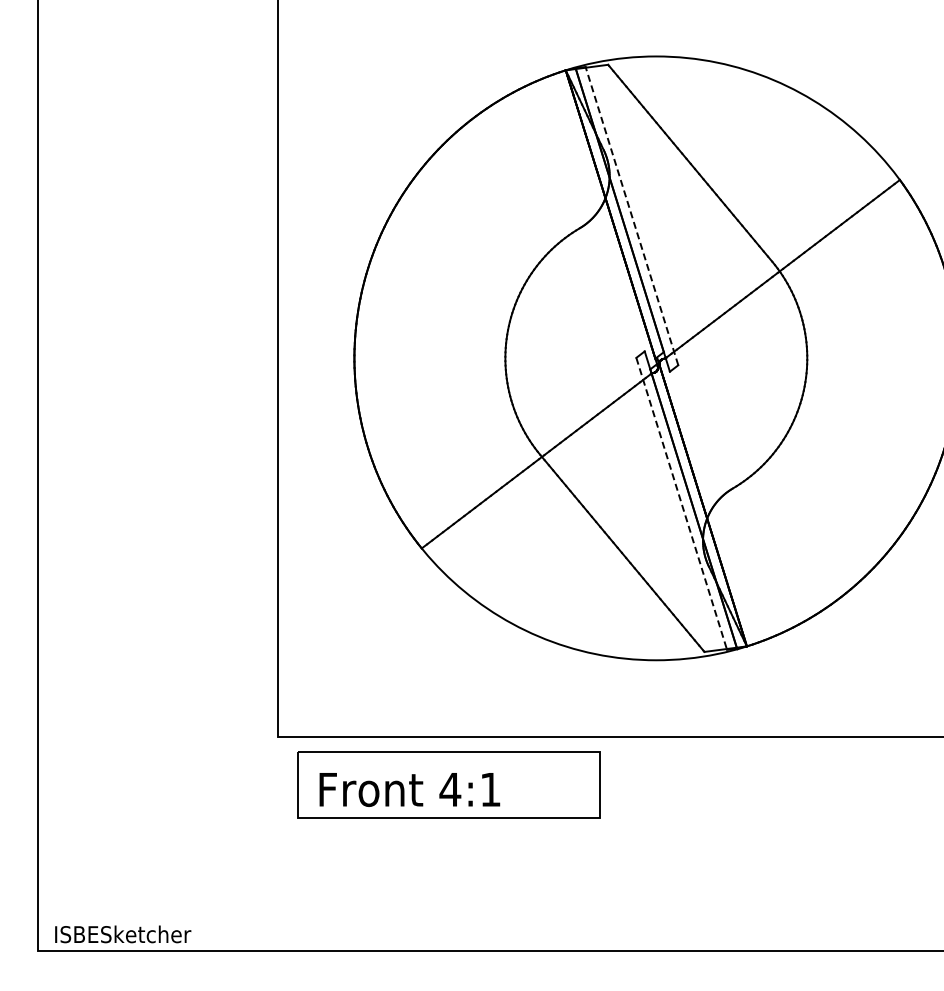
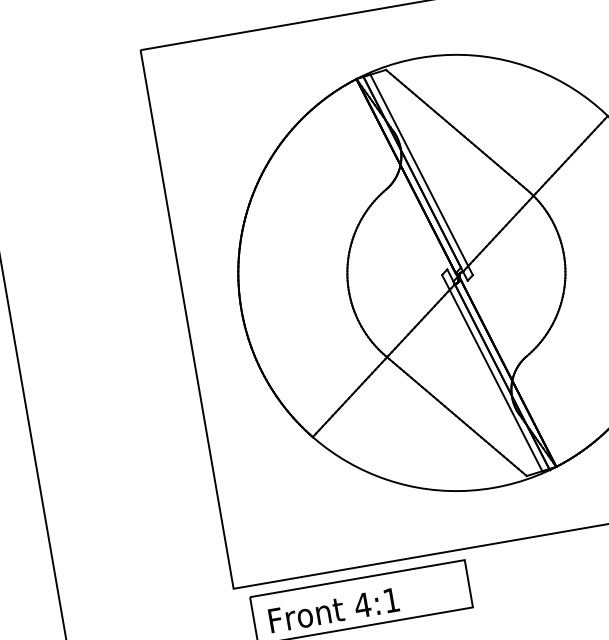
line: (631, 215) -> (421, 174), dashed -> solid
line: (681, 503) -> (492, 373), dashed -> solid

